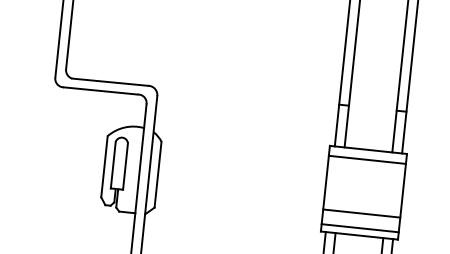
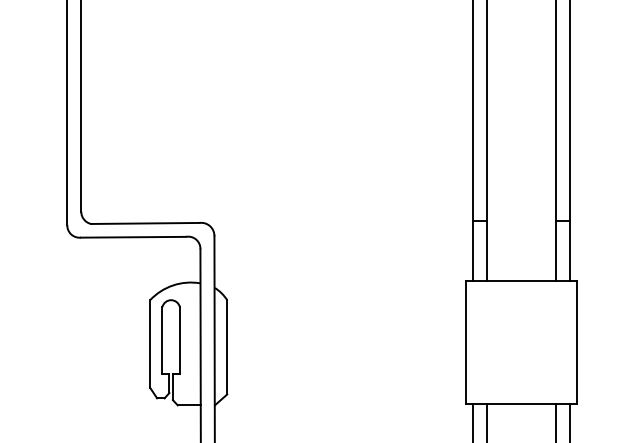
line: (367, 160) -> (521, 295), removed
line: (361, 213) -> (521, 372), removed
line: (360, 228) -> (521, 393), removed

